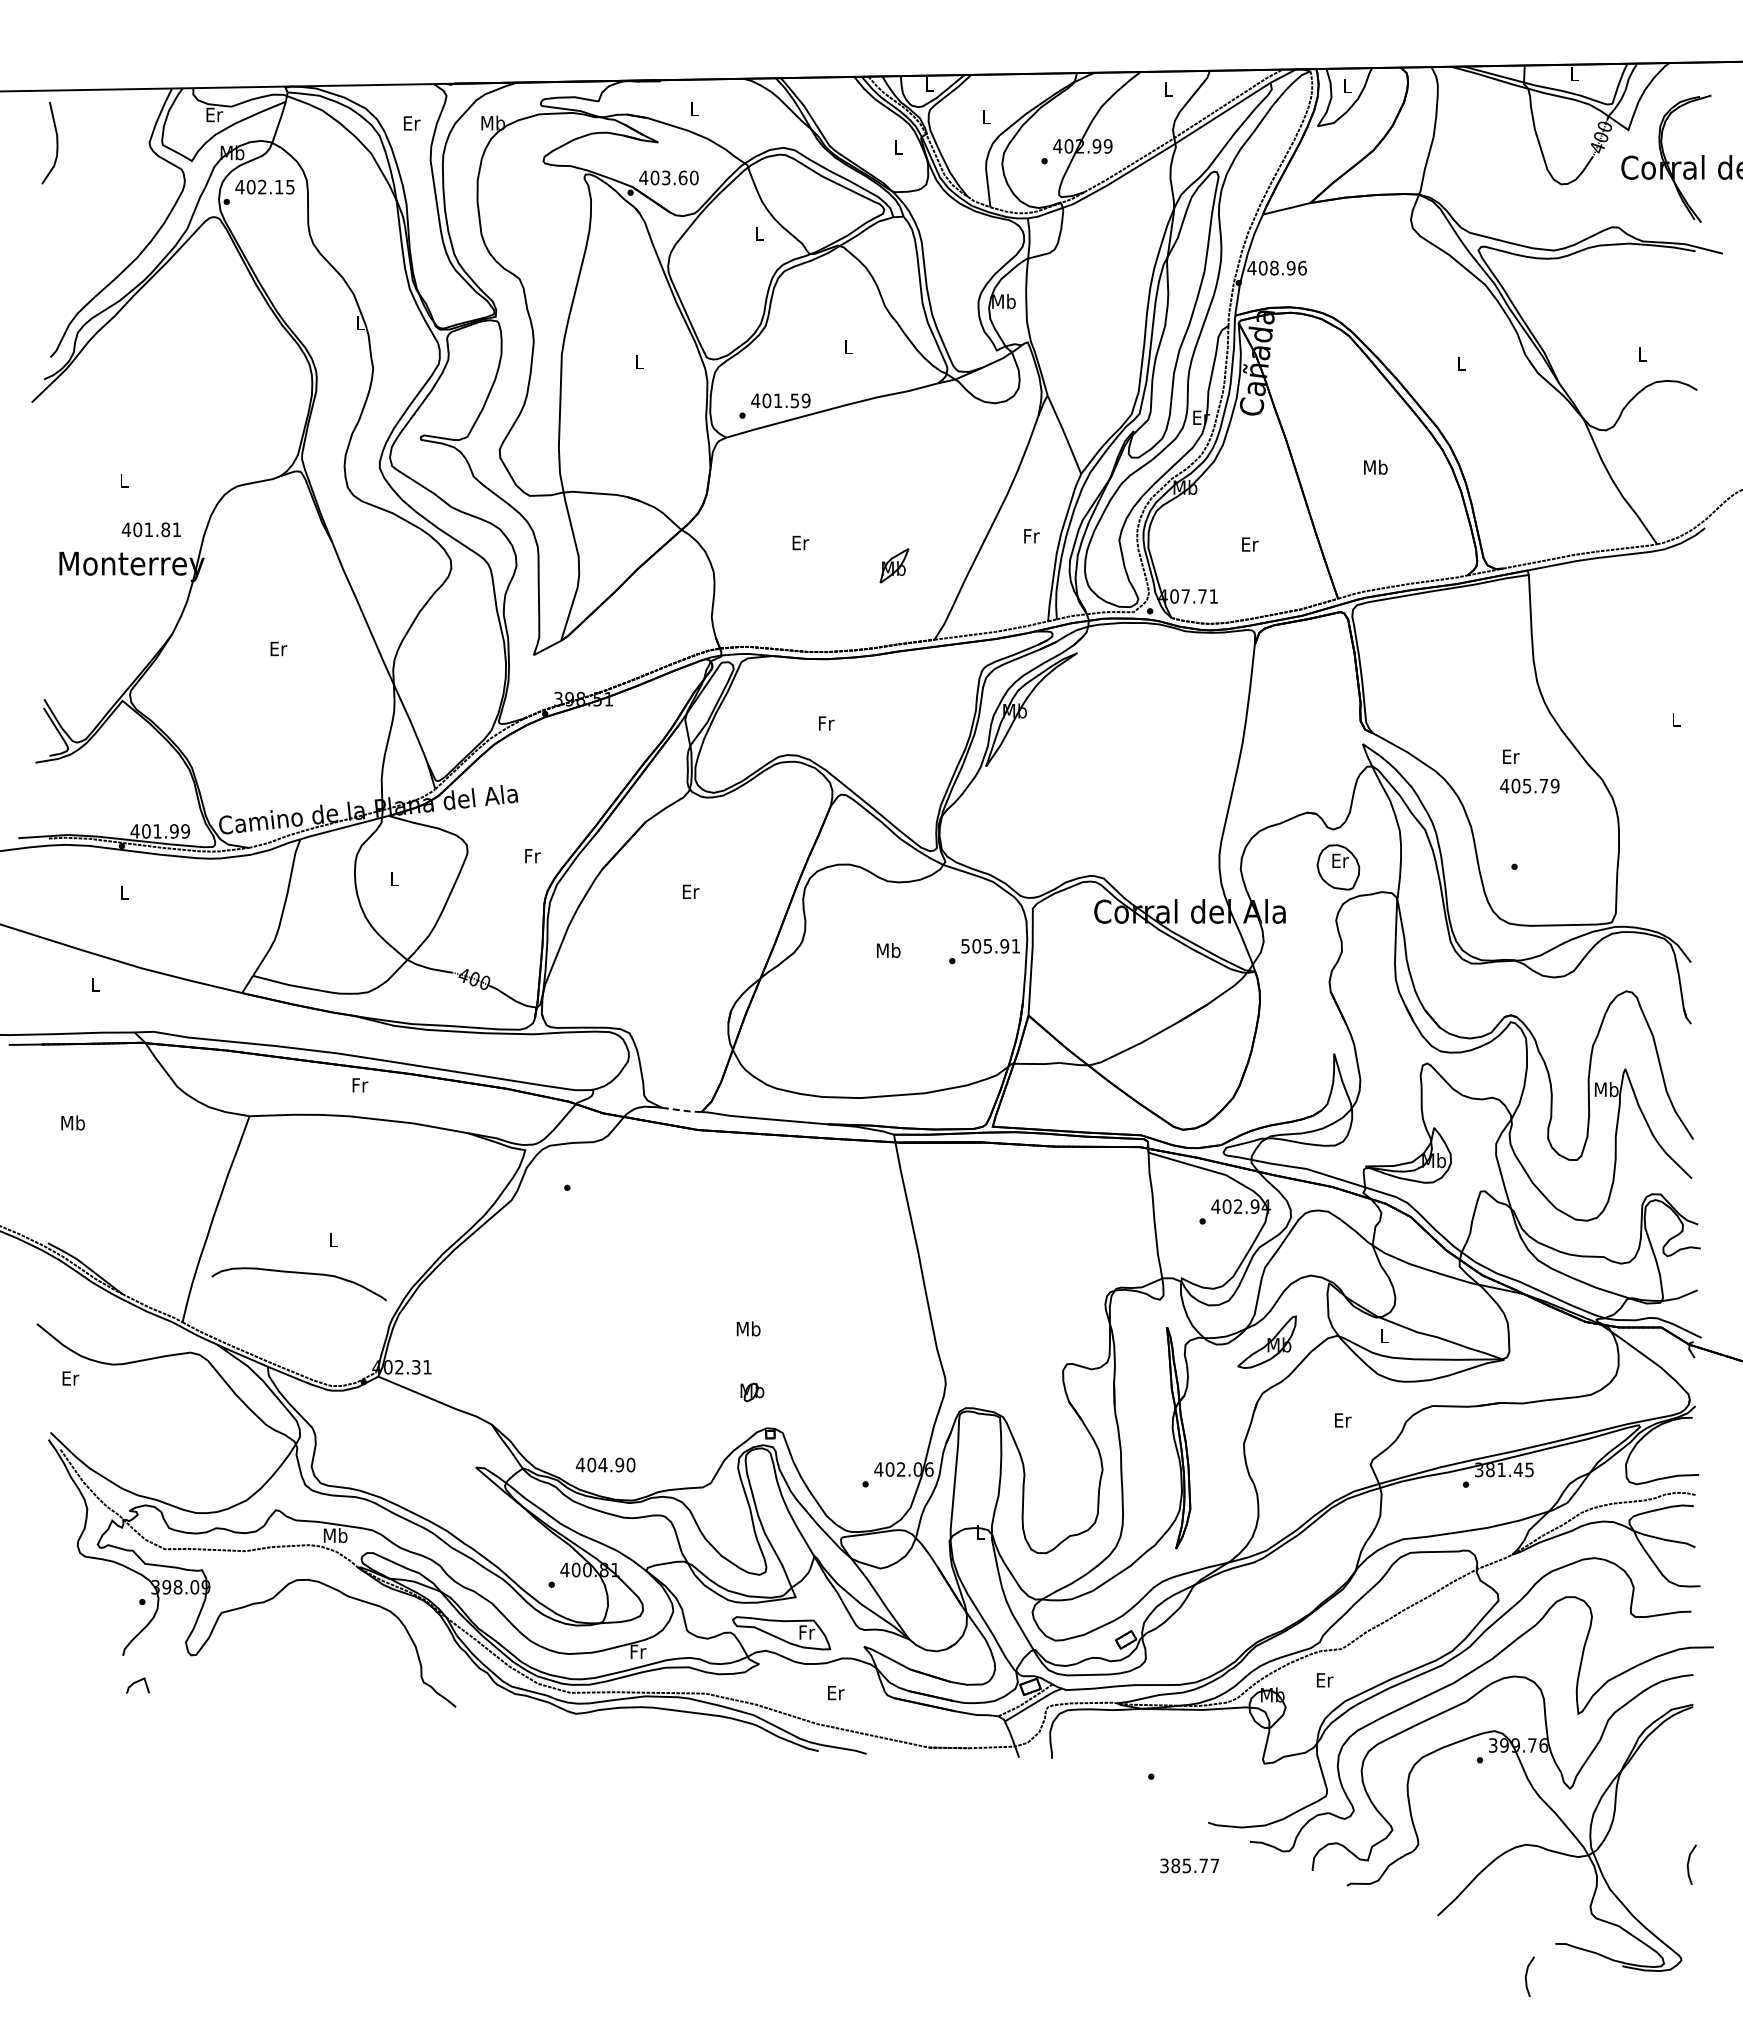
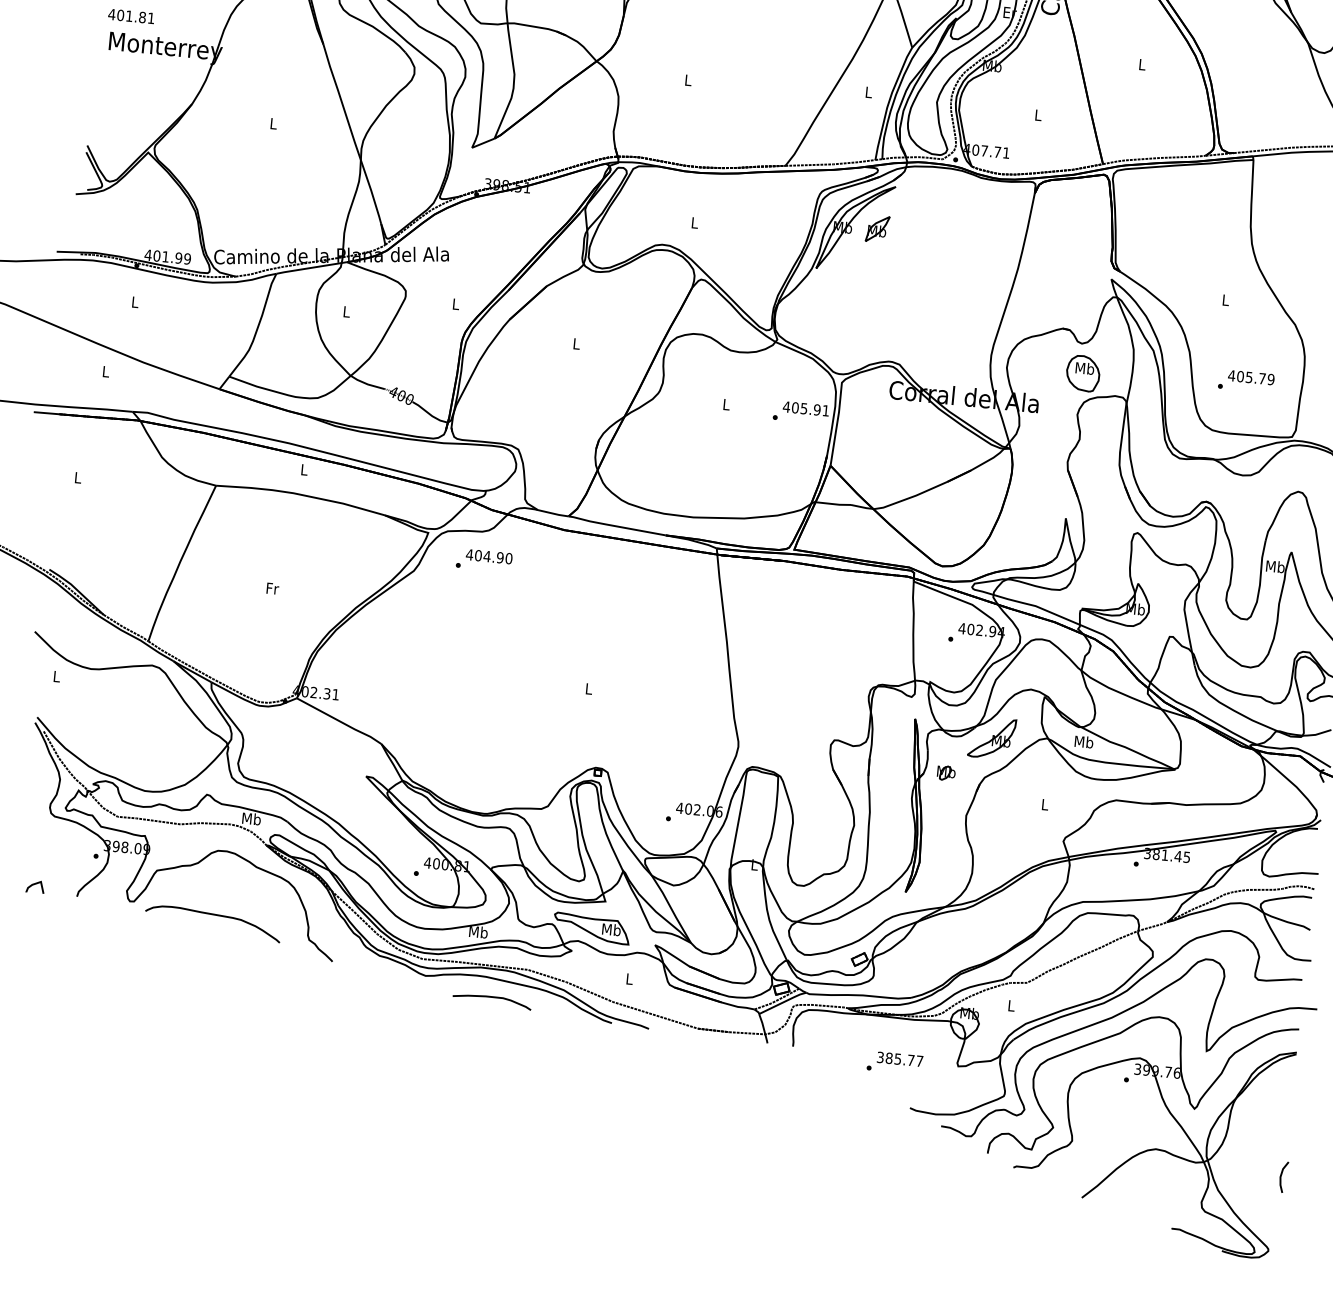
text: (1375, 466) -> (1142, 63), Mb -> L
text: (150, 529) -> (130, 16), moved
text: (1031, 536) -> (868, 92), Fr -> L
text: (800, 542) -> (688, 80), Er -> L
text: (1250, 544) -> (1038, 115), Er -> L
part: (894, 565) -> (877, 228), moved
text: (278, 648) -> (273, 123), Er -> L
text: (826, 723) -> (695, 223), Fr -> L
text: (1511, 756) -> (1226, 300), Er -> L
text: (1529, 785) -> (1251, 377), moved
text: (532, 856) -> (455, 304), Fr -> L
text: (1339, 860) -> (1084, 368), Er -> Mb
text: (691, 891) -> (577, 343), Er -> L
text: (965, 946) -> (786, 407), 505.91 -> 405.91
text: (888, 950) -> (726, 404), Mb -> L
text: (360, 1085) -> (304, 470), Fr -> L
line: (682, 1110) -> (553, 513), dashed -> solid
text: (72, 1122) -> (77, 477), Mb -> L
text: (334, 1240) -> (272, 588), L -> Fr
curve: (298, 1273) -> (213, 915), moved
text: (748, 1328) -> (588, 688), Mb -> L
text: (1384, 1335) -> (1083, 741), L -> Mb
text: (70, 1378) -> (56, 676), Er -> L
part: (752, 1392) -> (946, 773), moved
text: (1343, 1420) -> (1045, 804), Er -> L
text: (605, 1464) -> (489, 556), moved
text: (806, 1631) -> (611, 929), Fr -> Mb
text: (637, 1651) -> (478, 931), Fr -> Mb
text: (1324, 1680) -> (1011, 1006), Er -> L
curve: (135, 1683) -> (33, 885), moved
text: (836, 1693) -> (630, 979), Er -> L
curve: (663, 1733) -> (492, 997), added
text: (1189, 1865) -> (900, 1059), moved
line: (1527, 1974) -> (1147, 1250), removed

